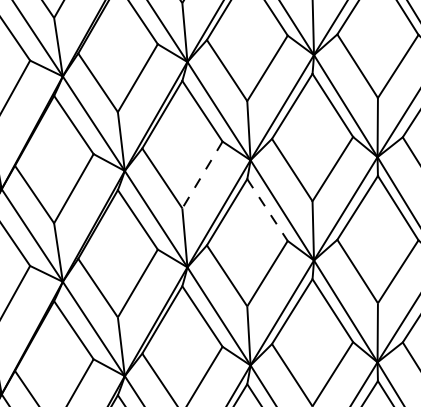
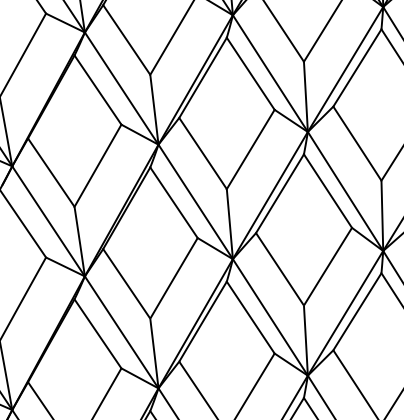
line: (202, 175) -> (250, 150), dashed -> solid
line: (267, 210) -> (327, 191), dashed -> solid

